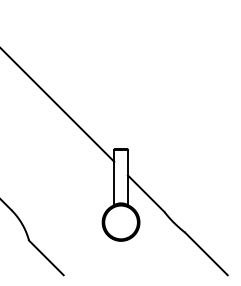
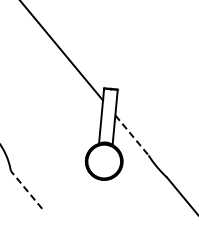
line: (146, 194) -> (132, 136), solid -> dashed
line: (46, 257) -> (26, 189), solid -> dashed

